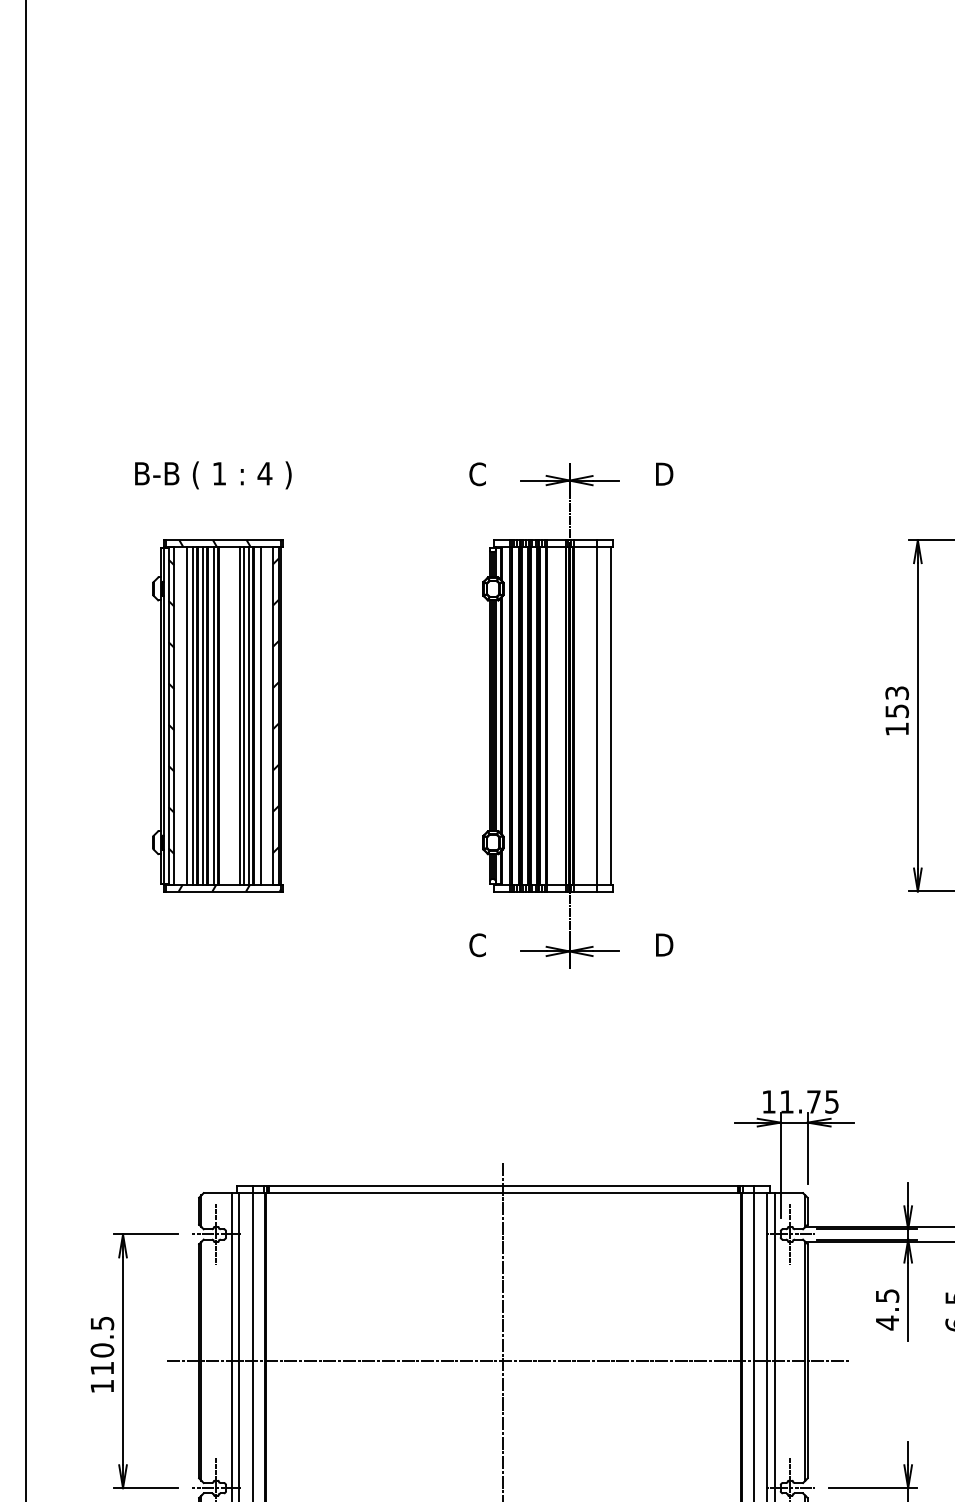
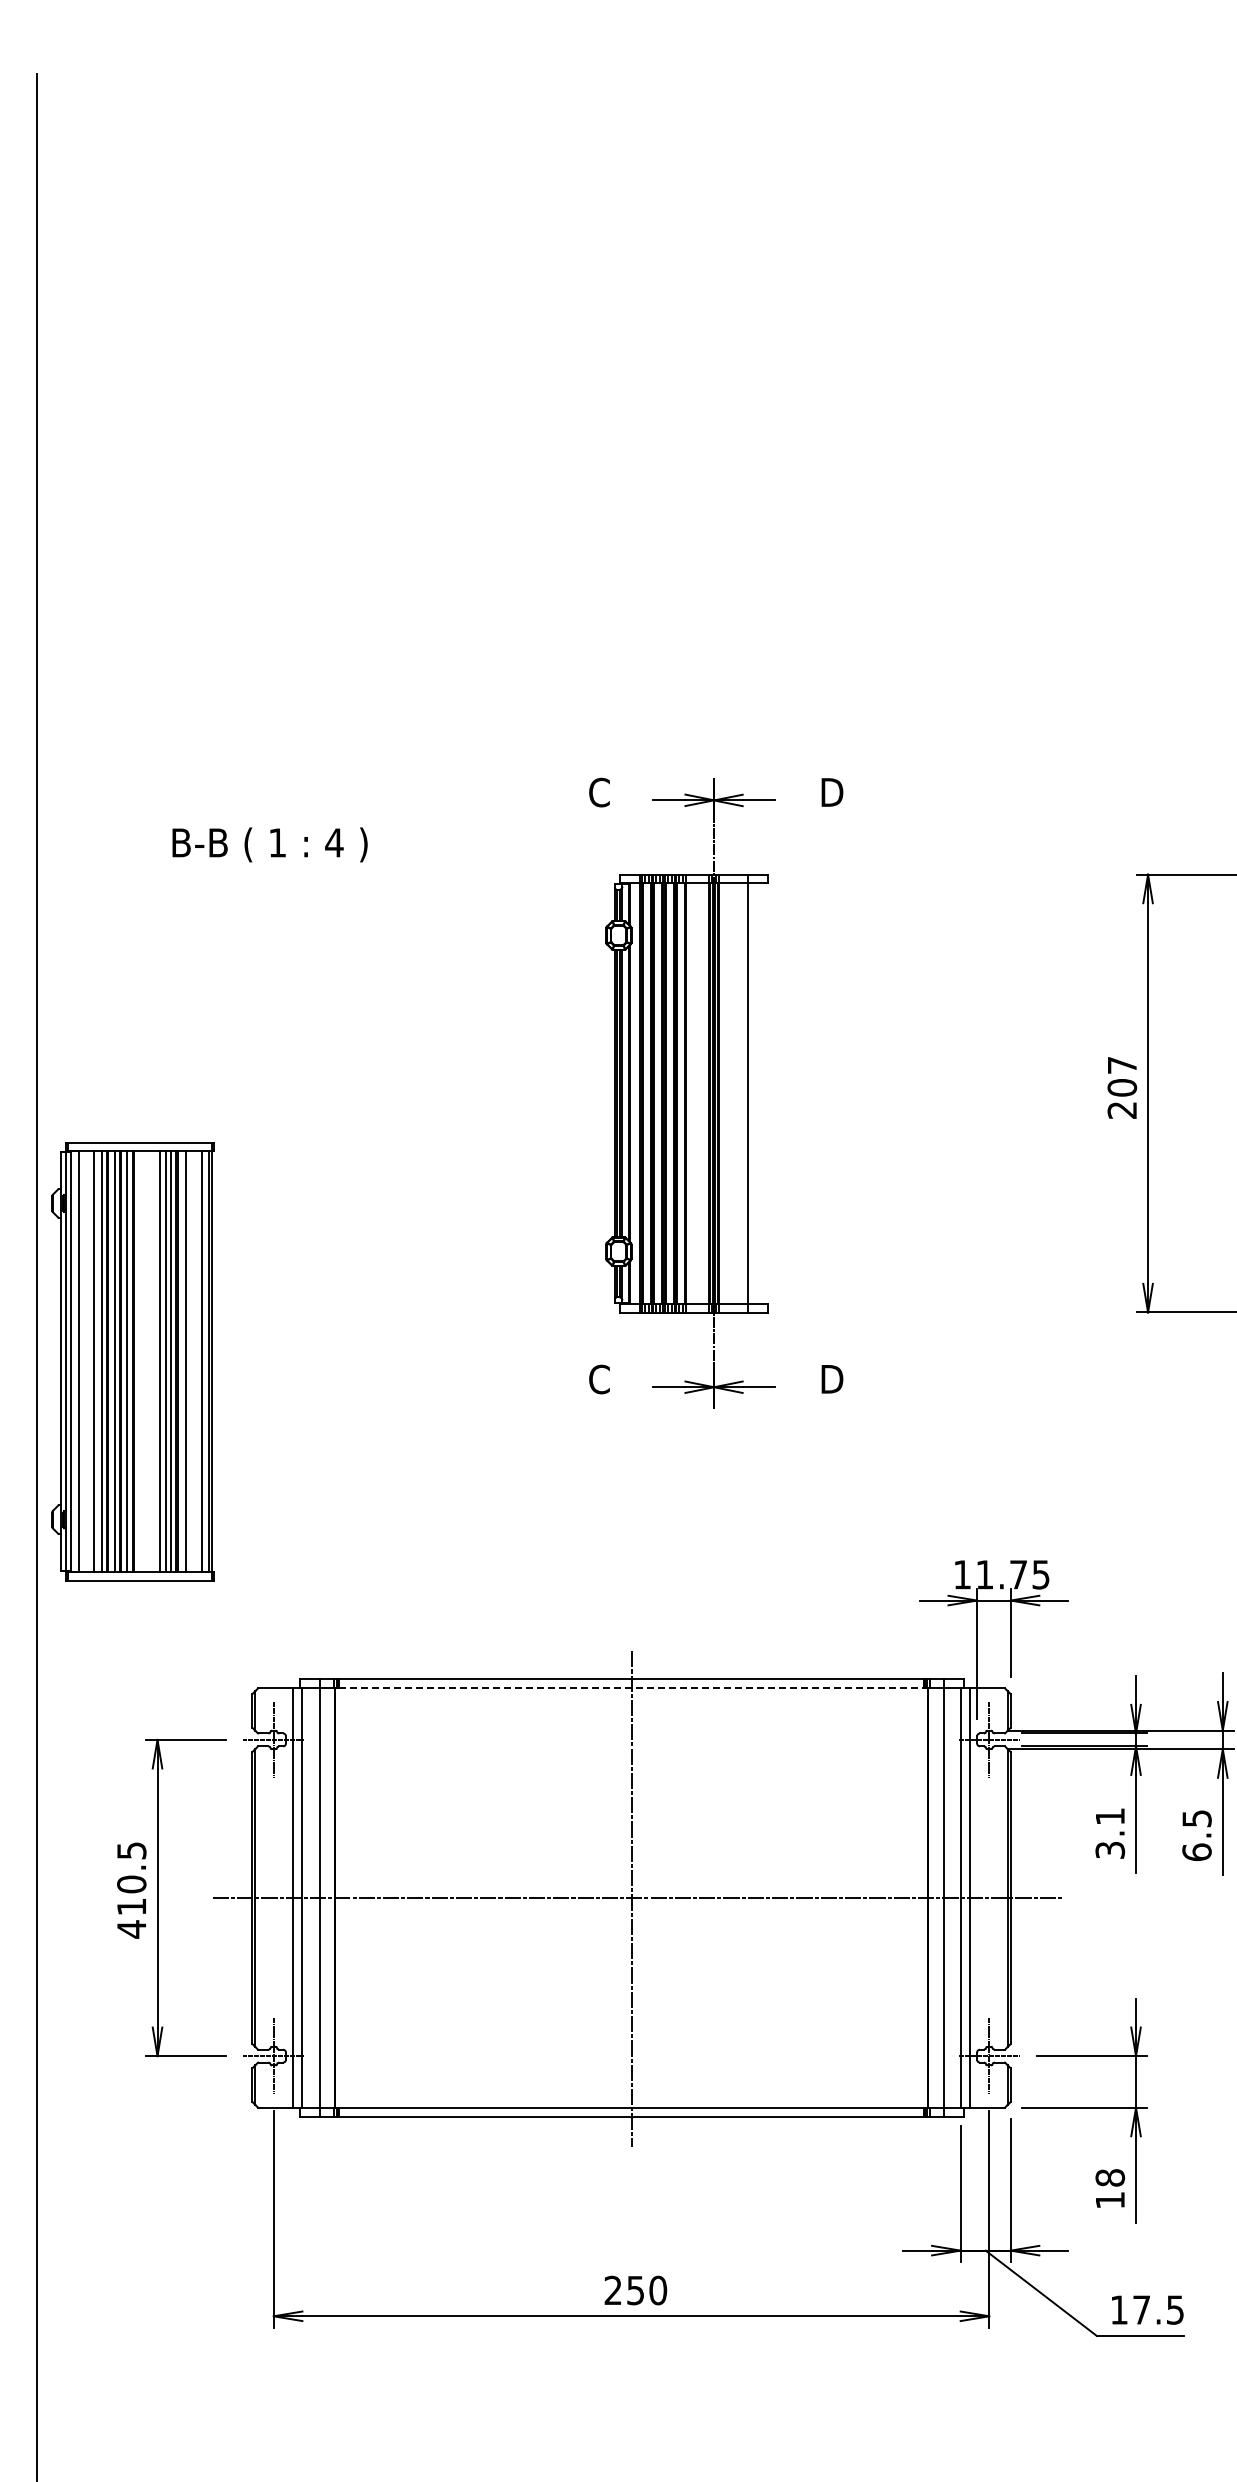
text: (212, 475) -> (269, 844), moved
text: (897, 710) -> (1122, 1087), 153 -> 207
part: (217, 715) -> (132, 1361), moved
line: (610, 715) -> (765, 1093), removed
line: (503, 1192) -> (631, 1687), solid -> dashed
text: (887, 1309) -> (1110, 1833), 4.5 -> 3.1
text: (102, 1386) -> (131, 1929), 110.5 -> 410.5

